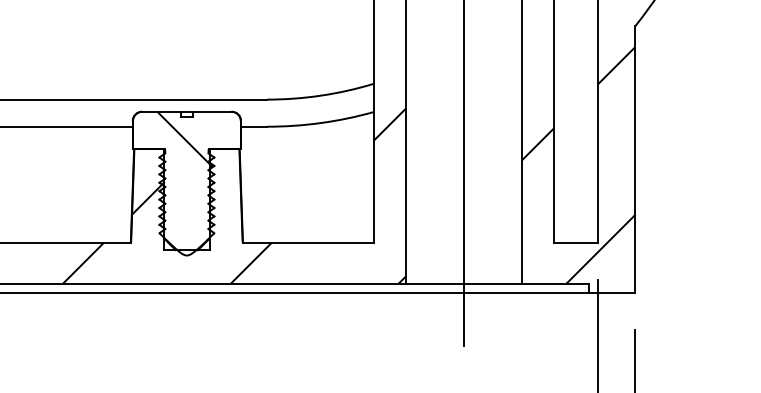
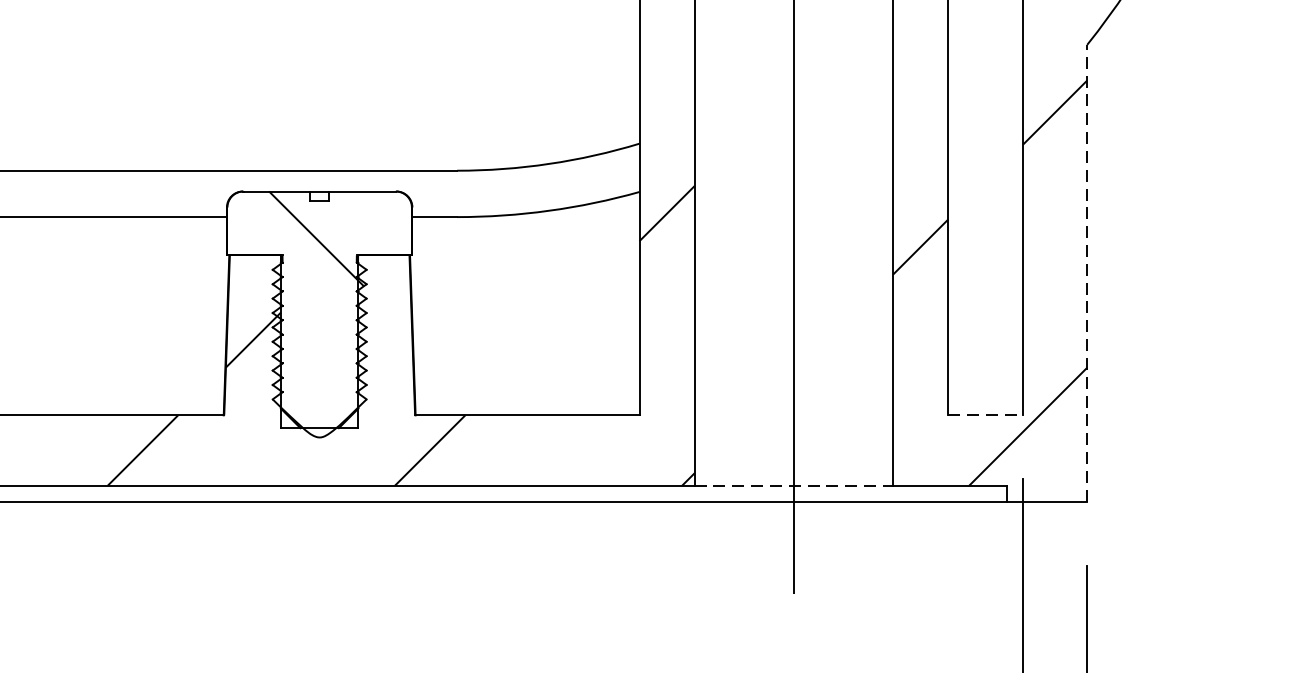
line: (635, 159) -> (1087, 273), solid -> dashed
line: (576, 242) -> (986, 415), solid -> dashed
line: (463, 283) -> (793, 485), solid -> dashed

